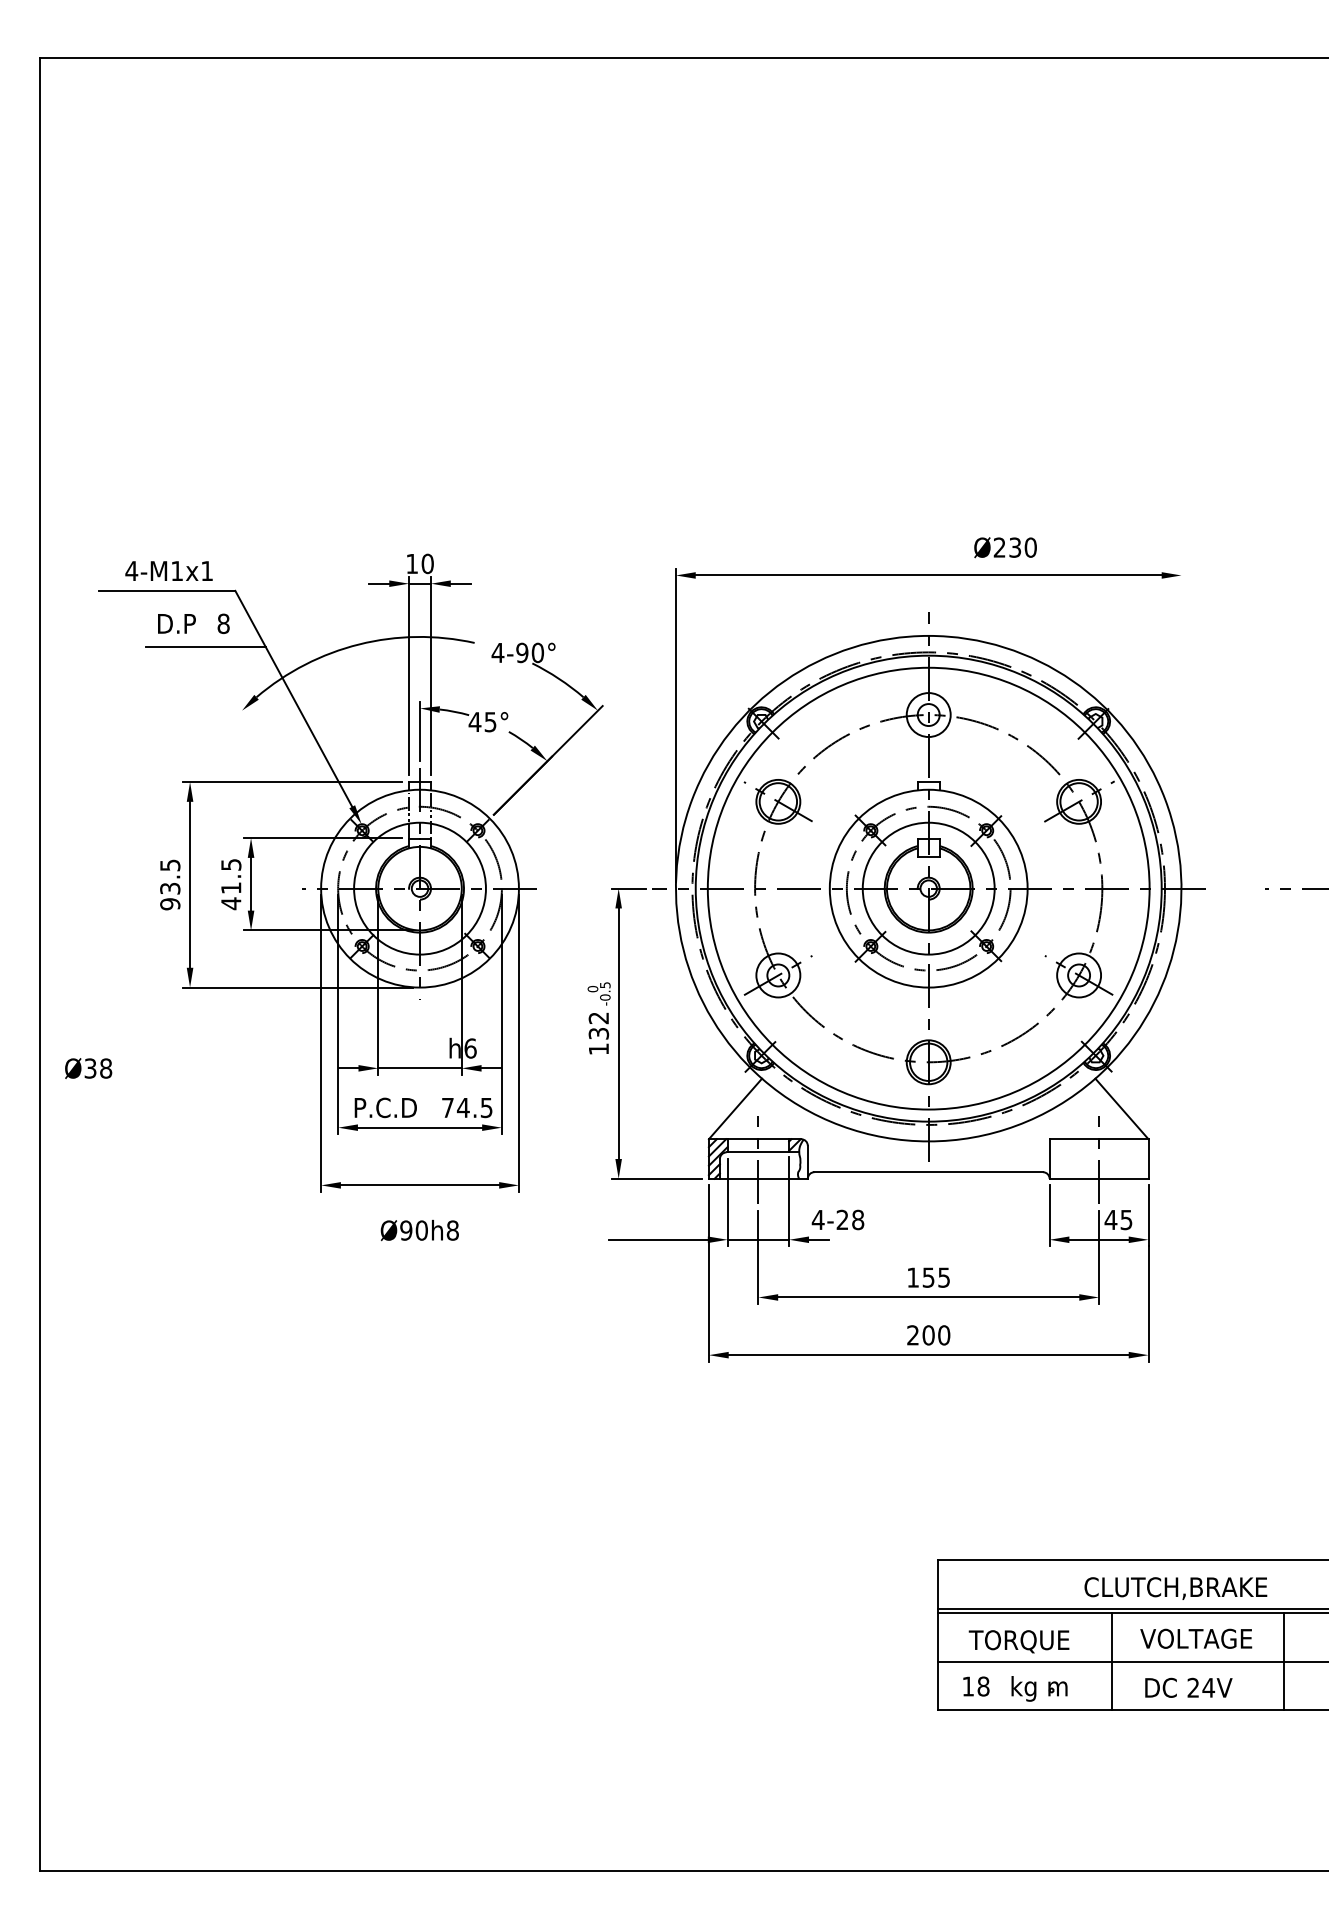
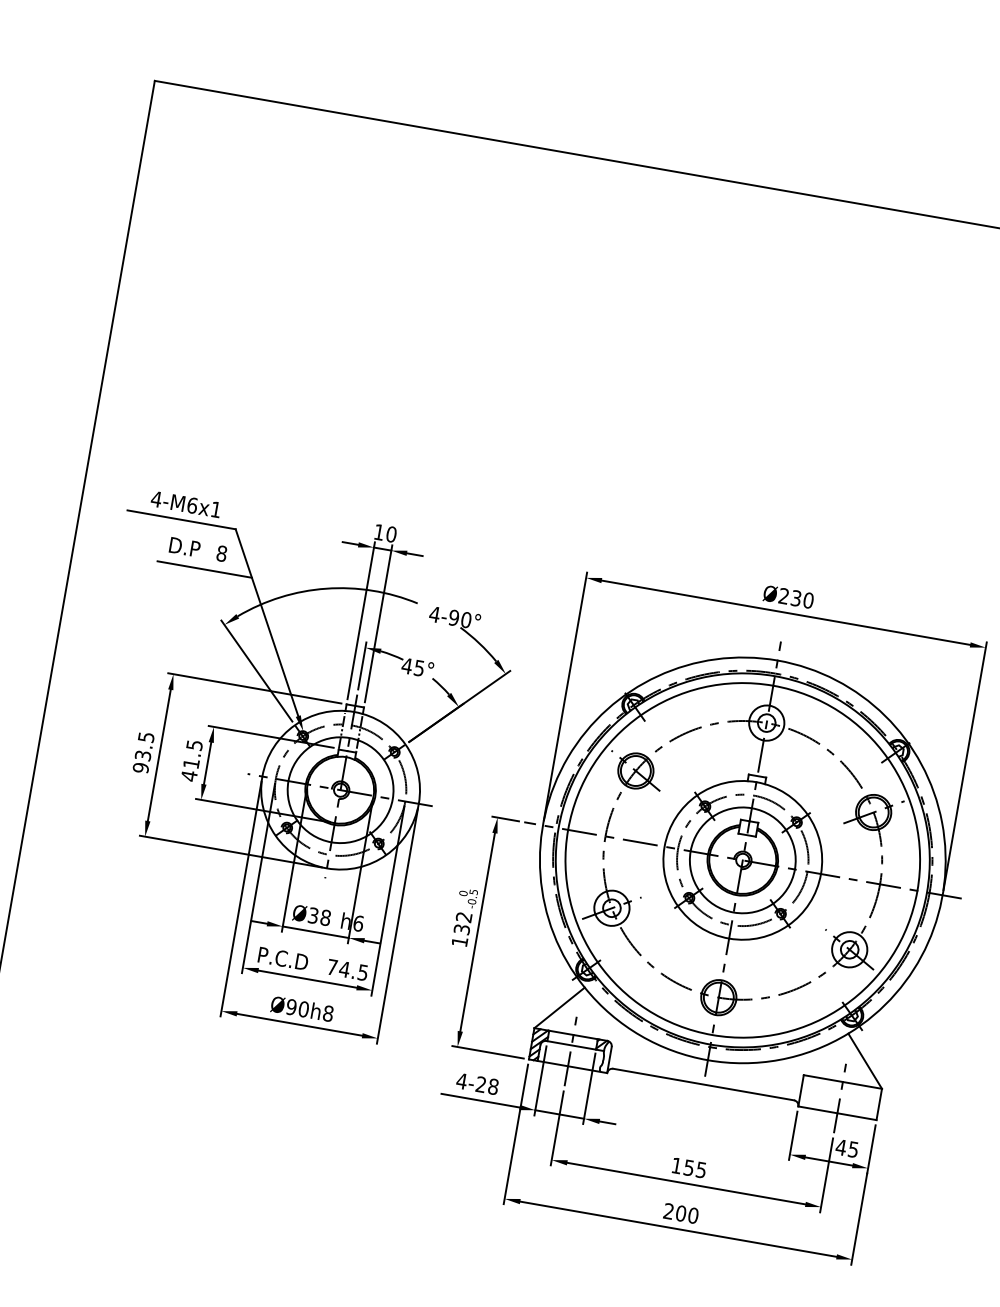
text: (1005, 547) -> (788, 596), moved
text: (177, 570) -> (192, 505), 4-M1x1 -> 4-M6x1
line: (1181, 725) -> (965, 766), added
line: (291, 760) -> (256, 671), added
text: (88, 1068) -> (311, 915), moved
text: (837, 1219) -> (477, 1083), moved
text: (419, 1230) -> (301, 1009), moved

